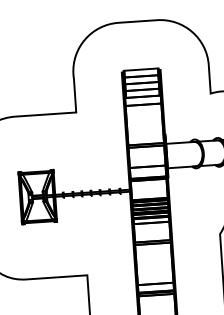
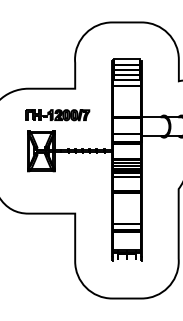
part: (55, 148) -> (57, 115), added

